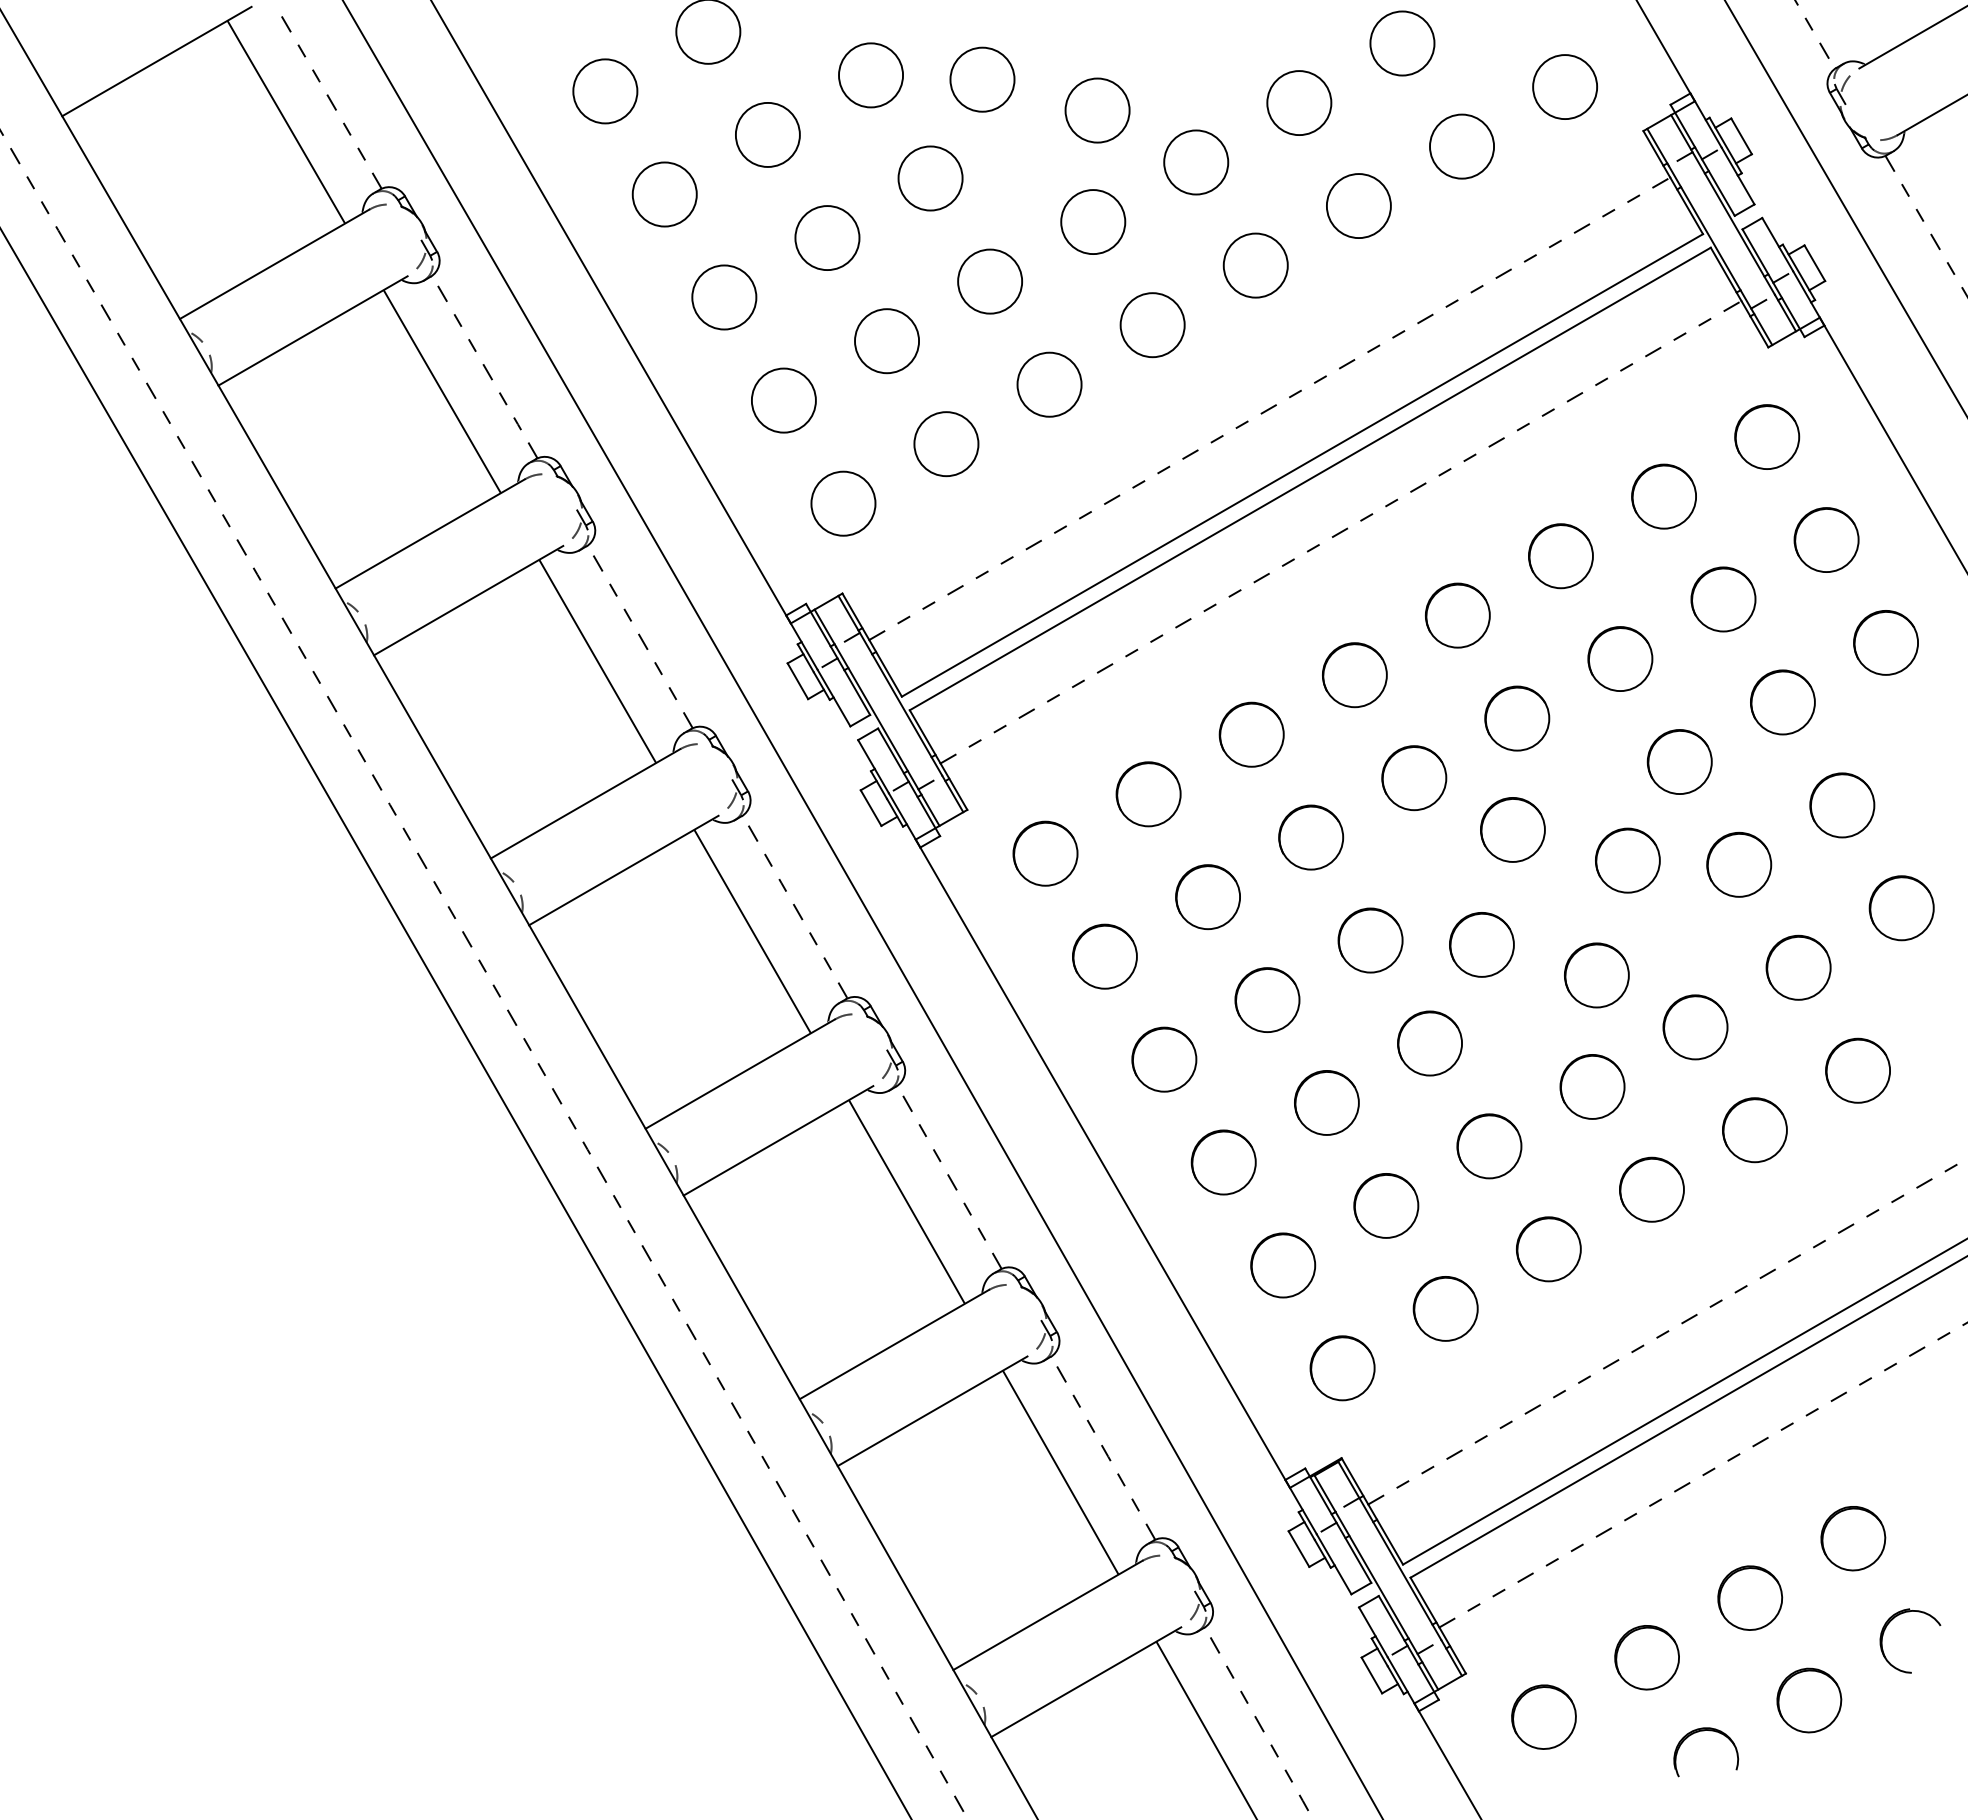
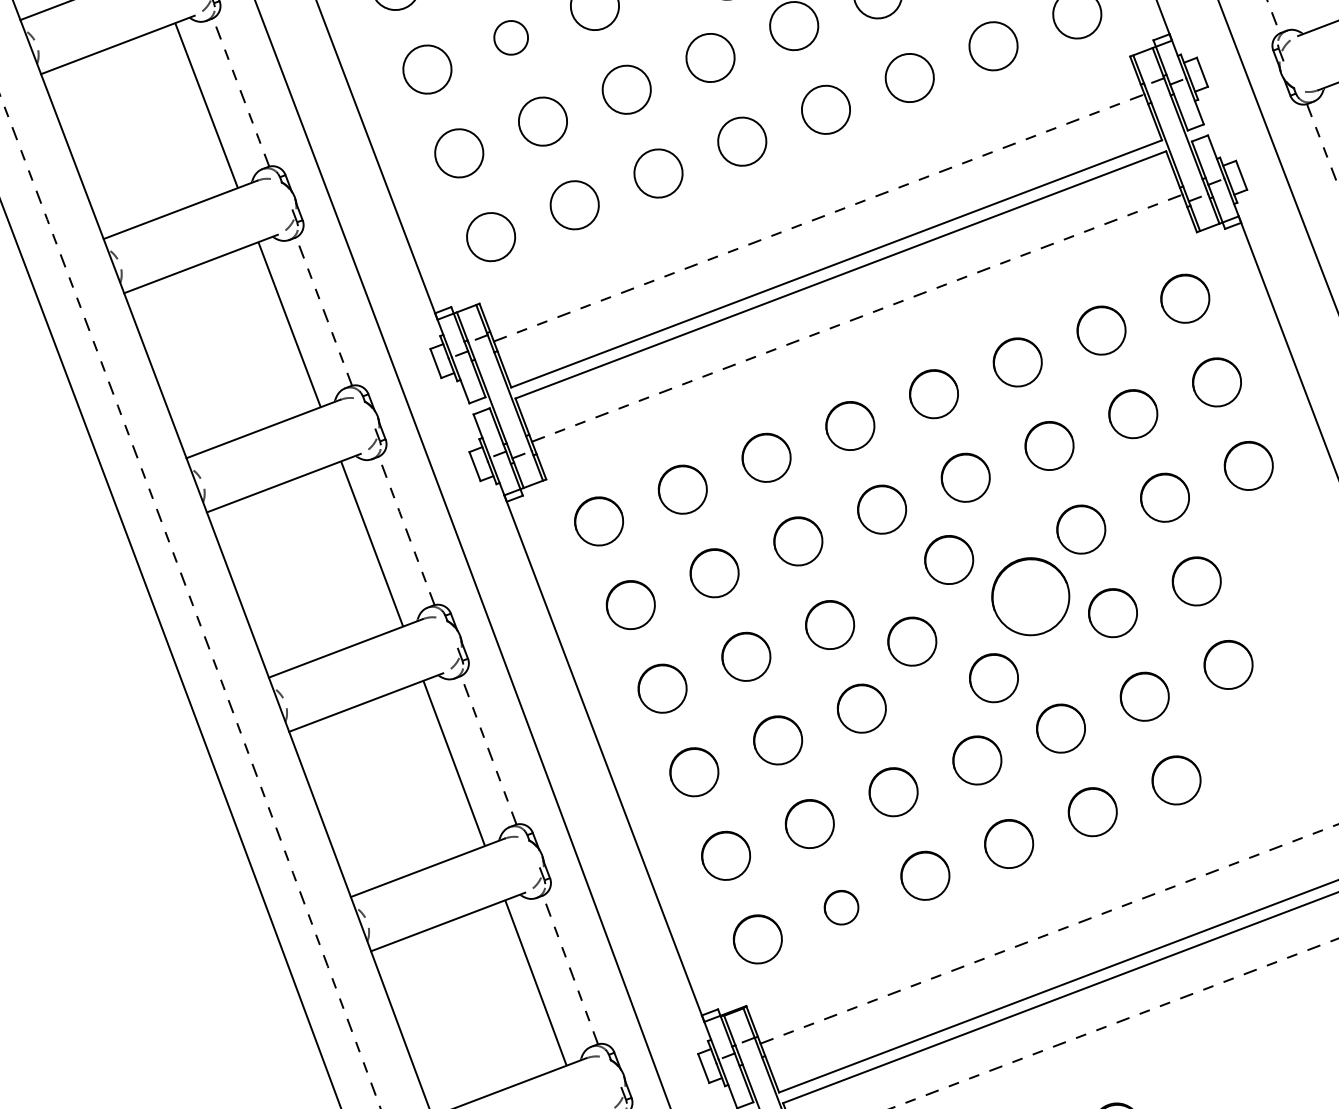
circle: (827, 238) -> (511, 38), size x0.7
circle: (1627, 860) -> (1030, 596), size x1.6
circle: (1445, 1308) -> (841, 907), size x0.7

